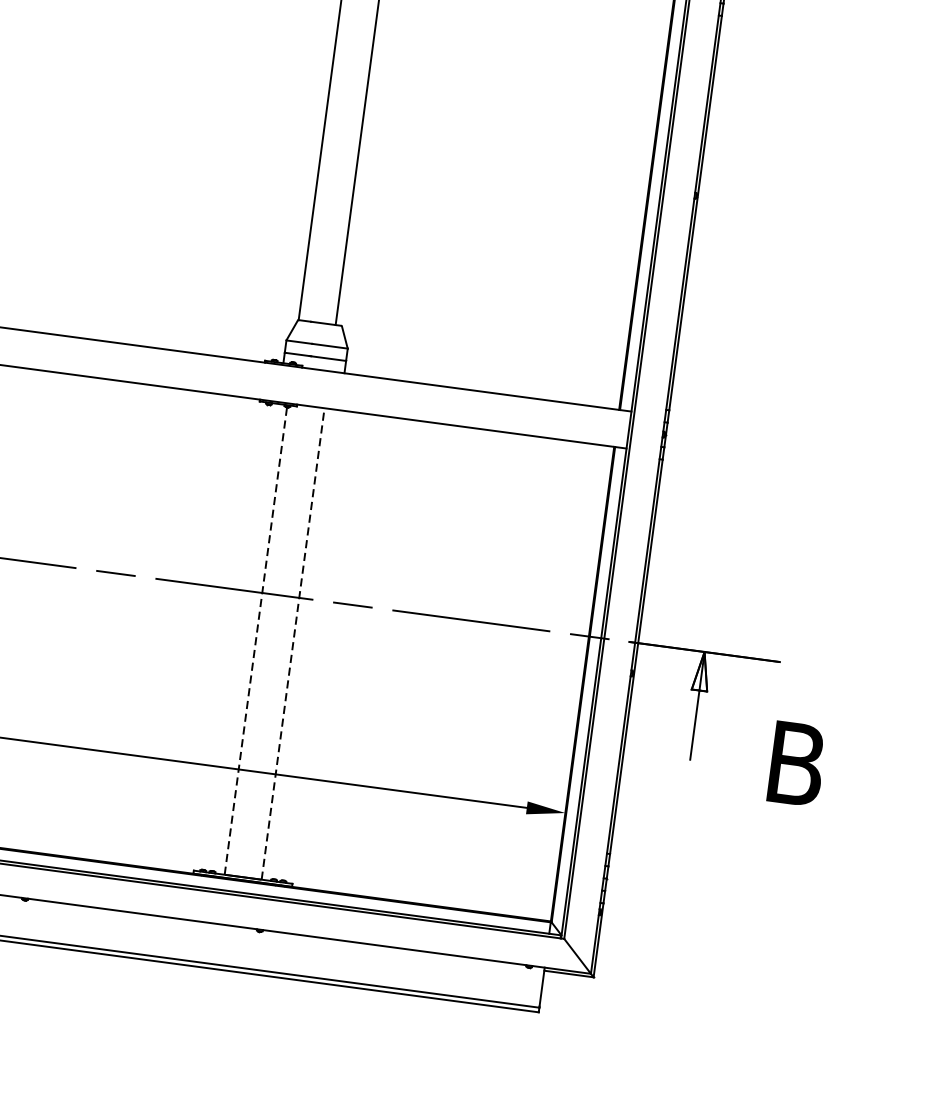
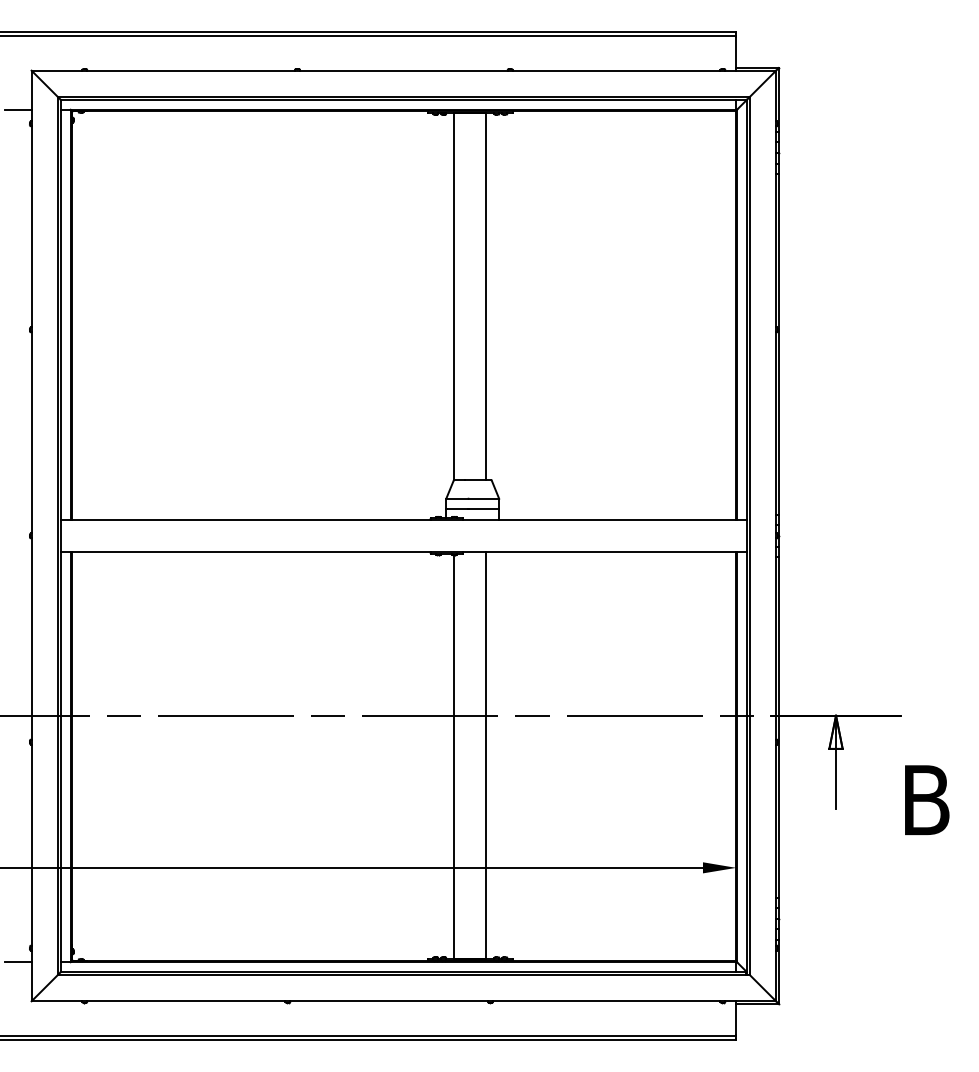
line: (256, 640) -> (454, 756), dashed -> solid
line: (293, 643) -> (486, 754), dashed -> solid

